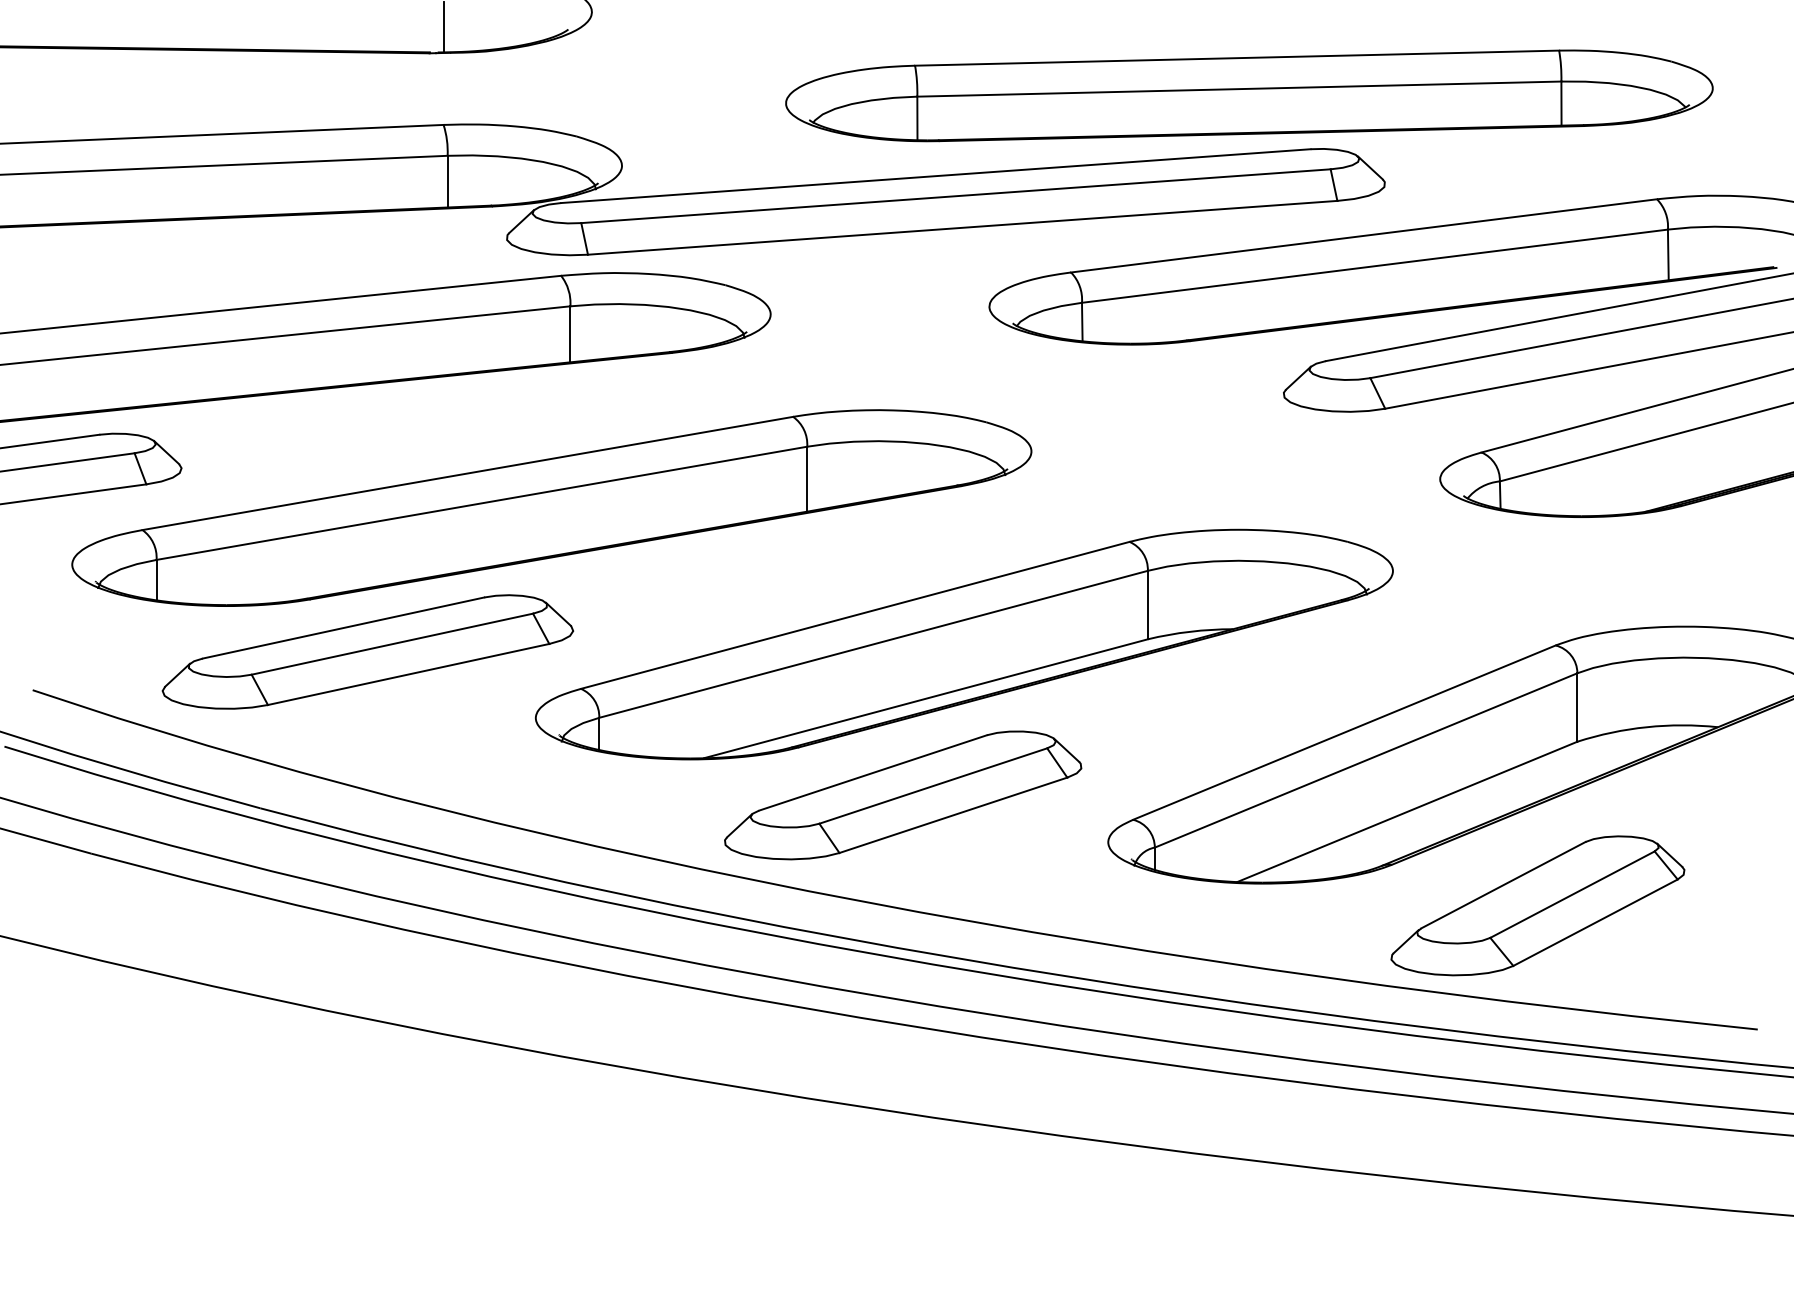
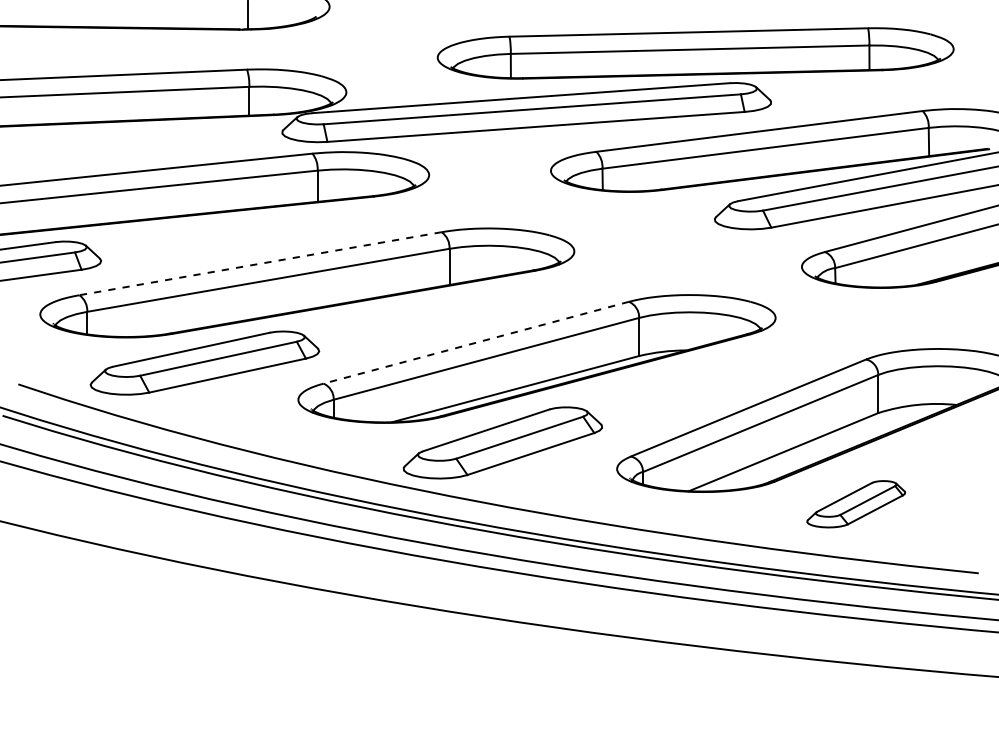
line: (467, 473) -> (260, 263), solid -> dashed
line: (853, 614) -> (475, 342), solid -> dashed
part: (1536, 904) -> (855, 503), size x0.6

